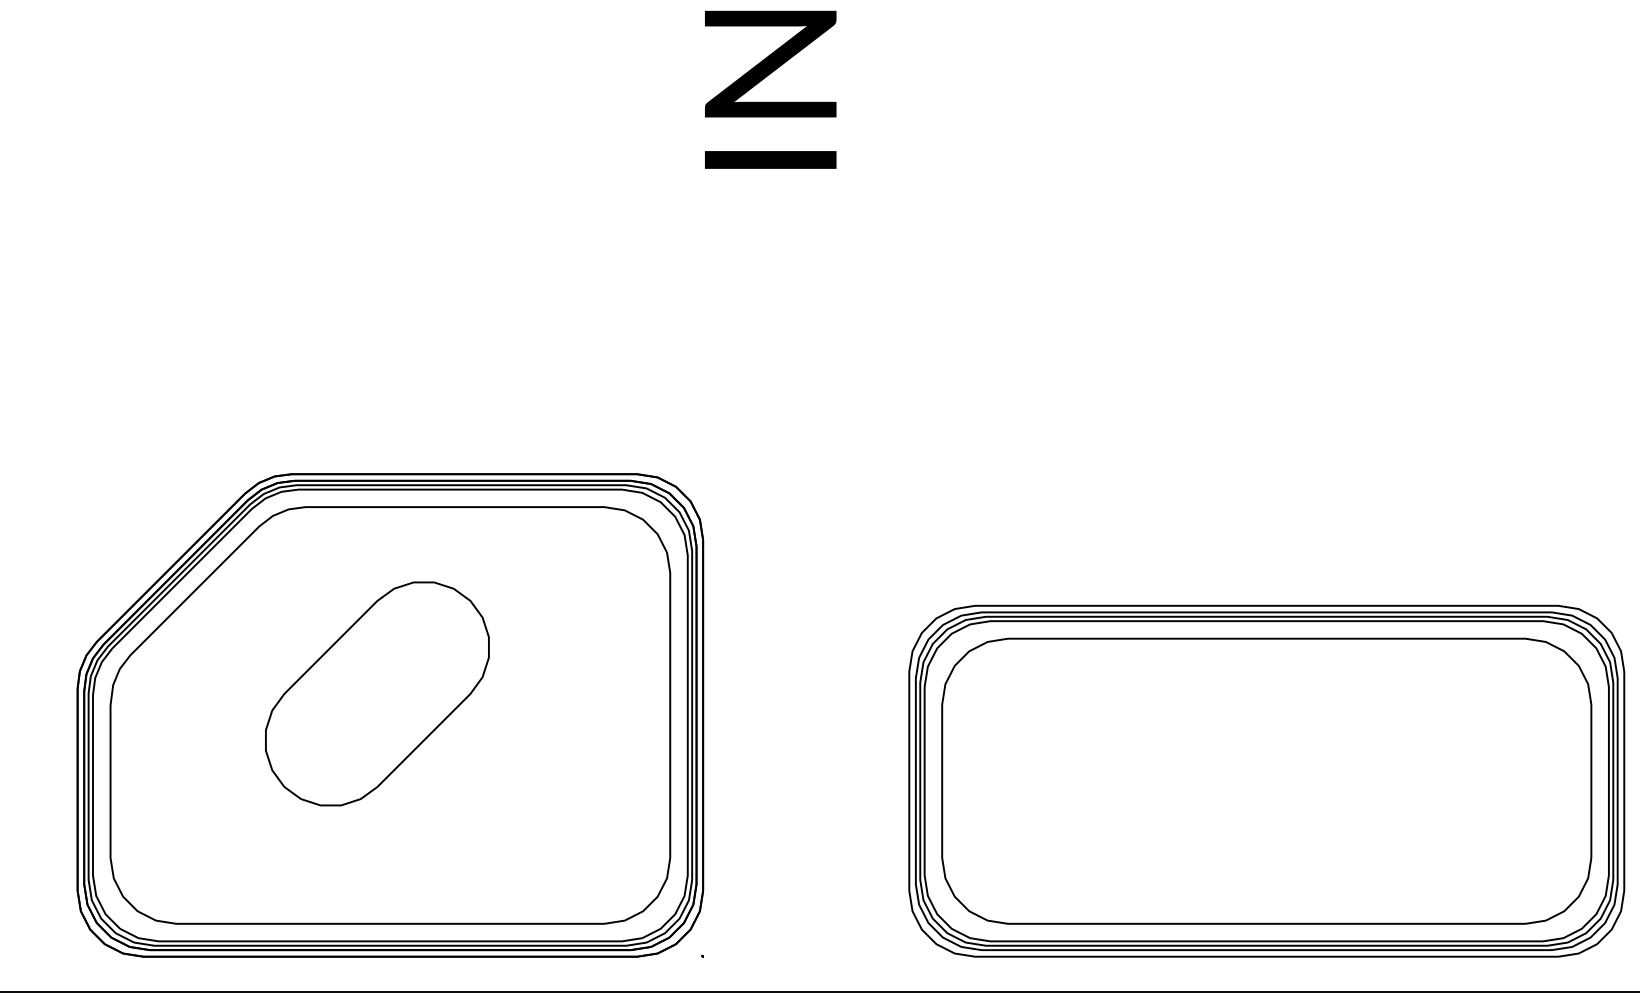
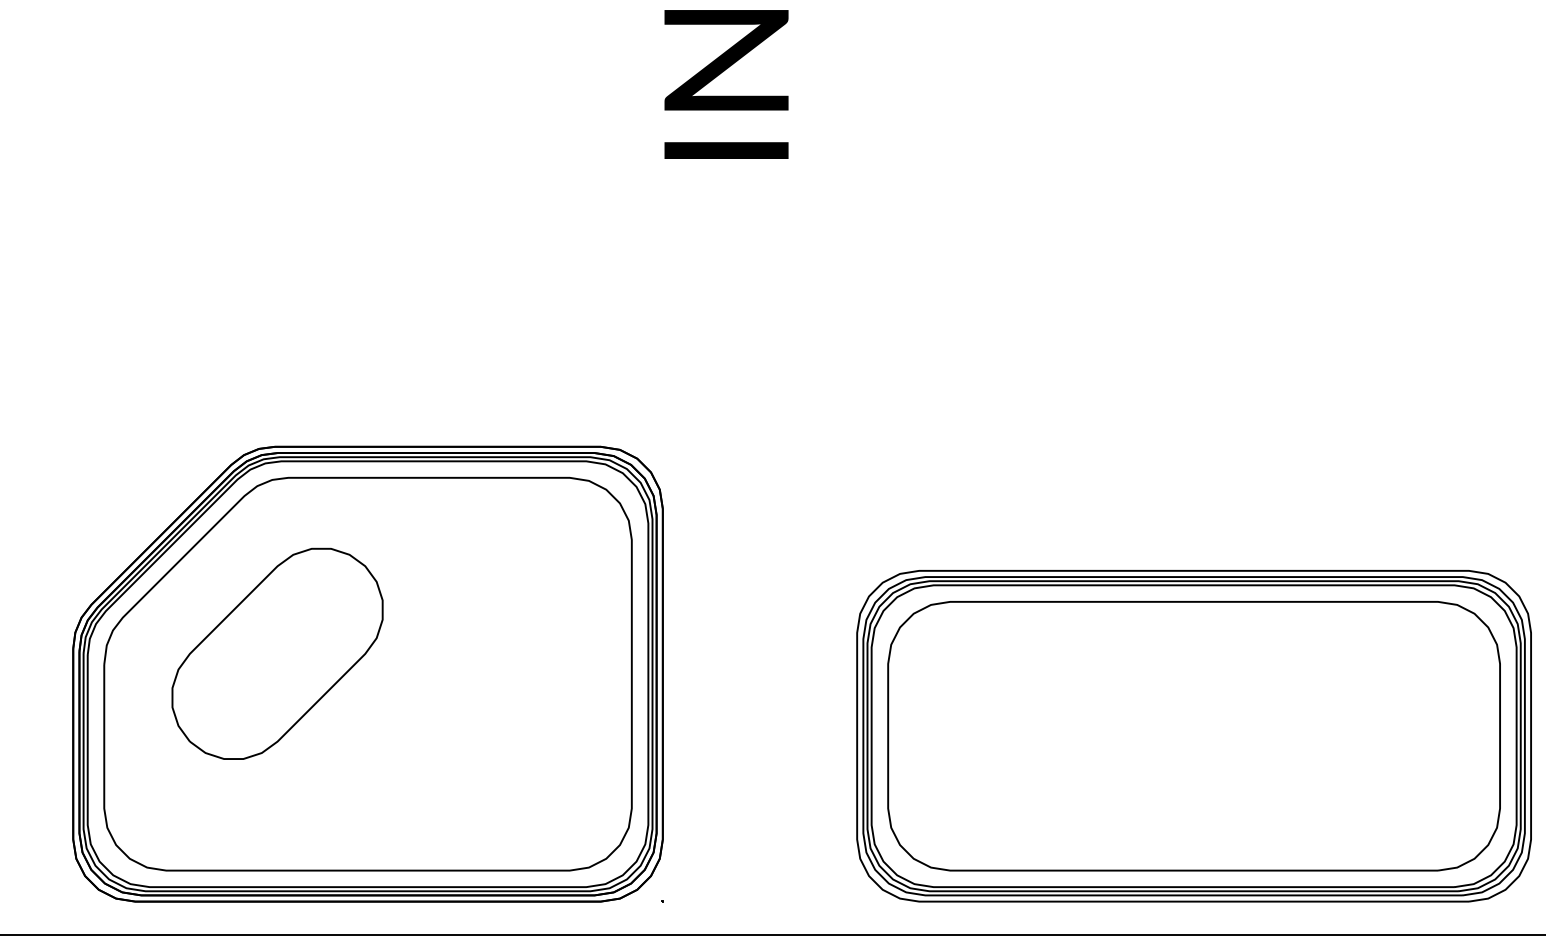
part: (377, 693) -> (277, 653), moved

